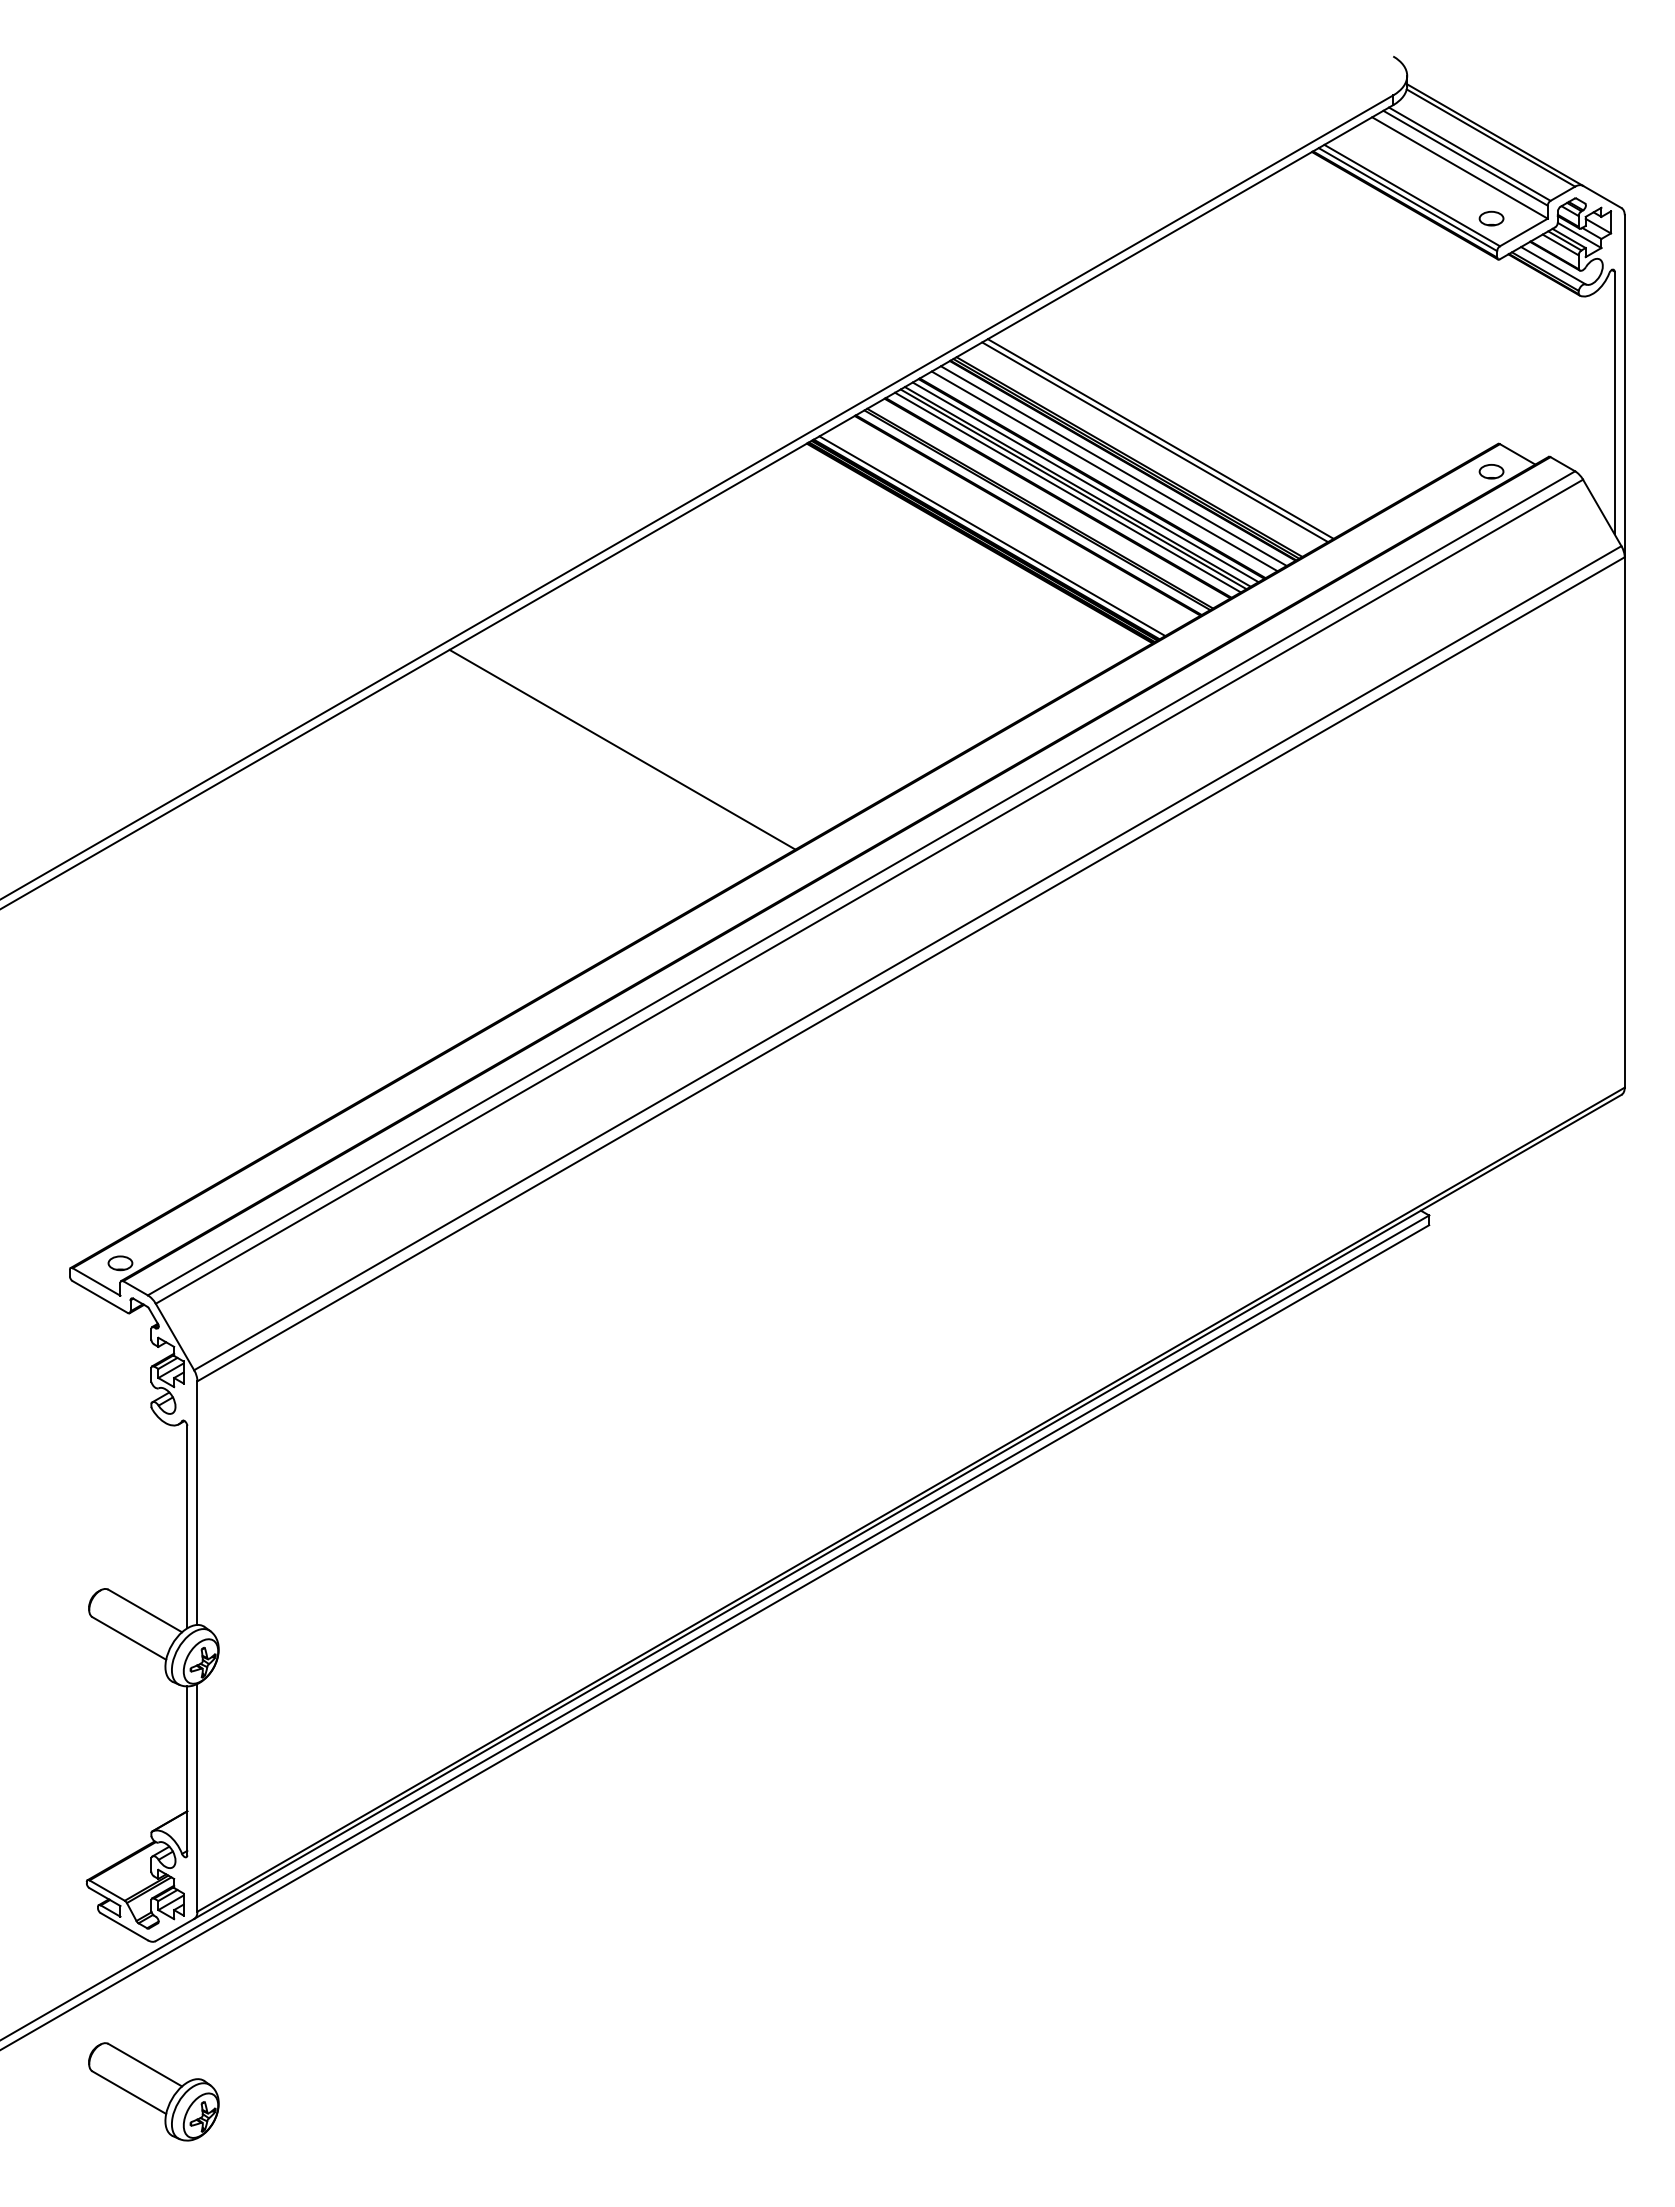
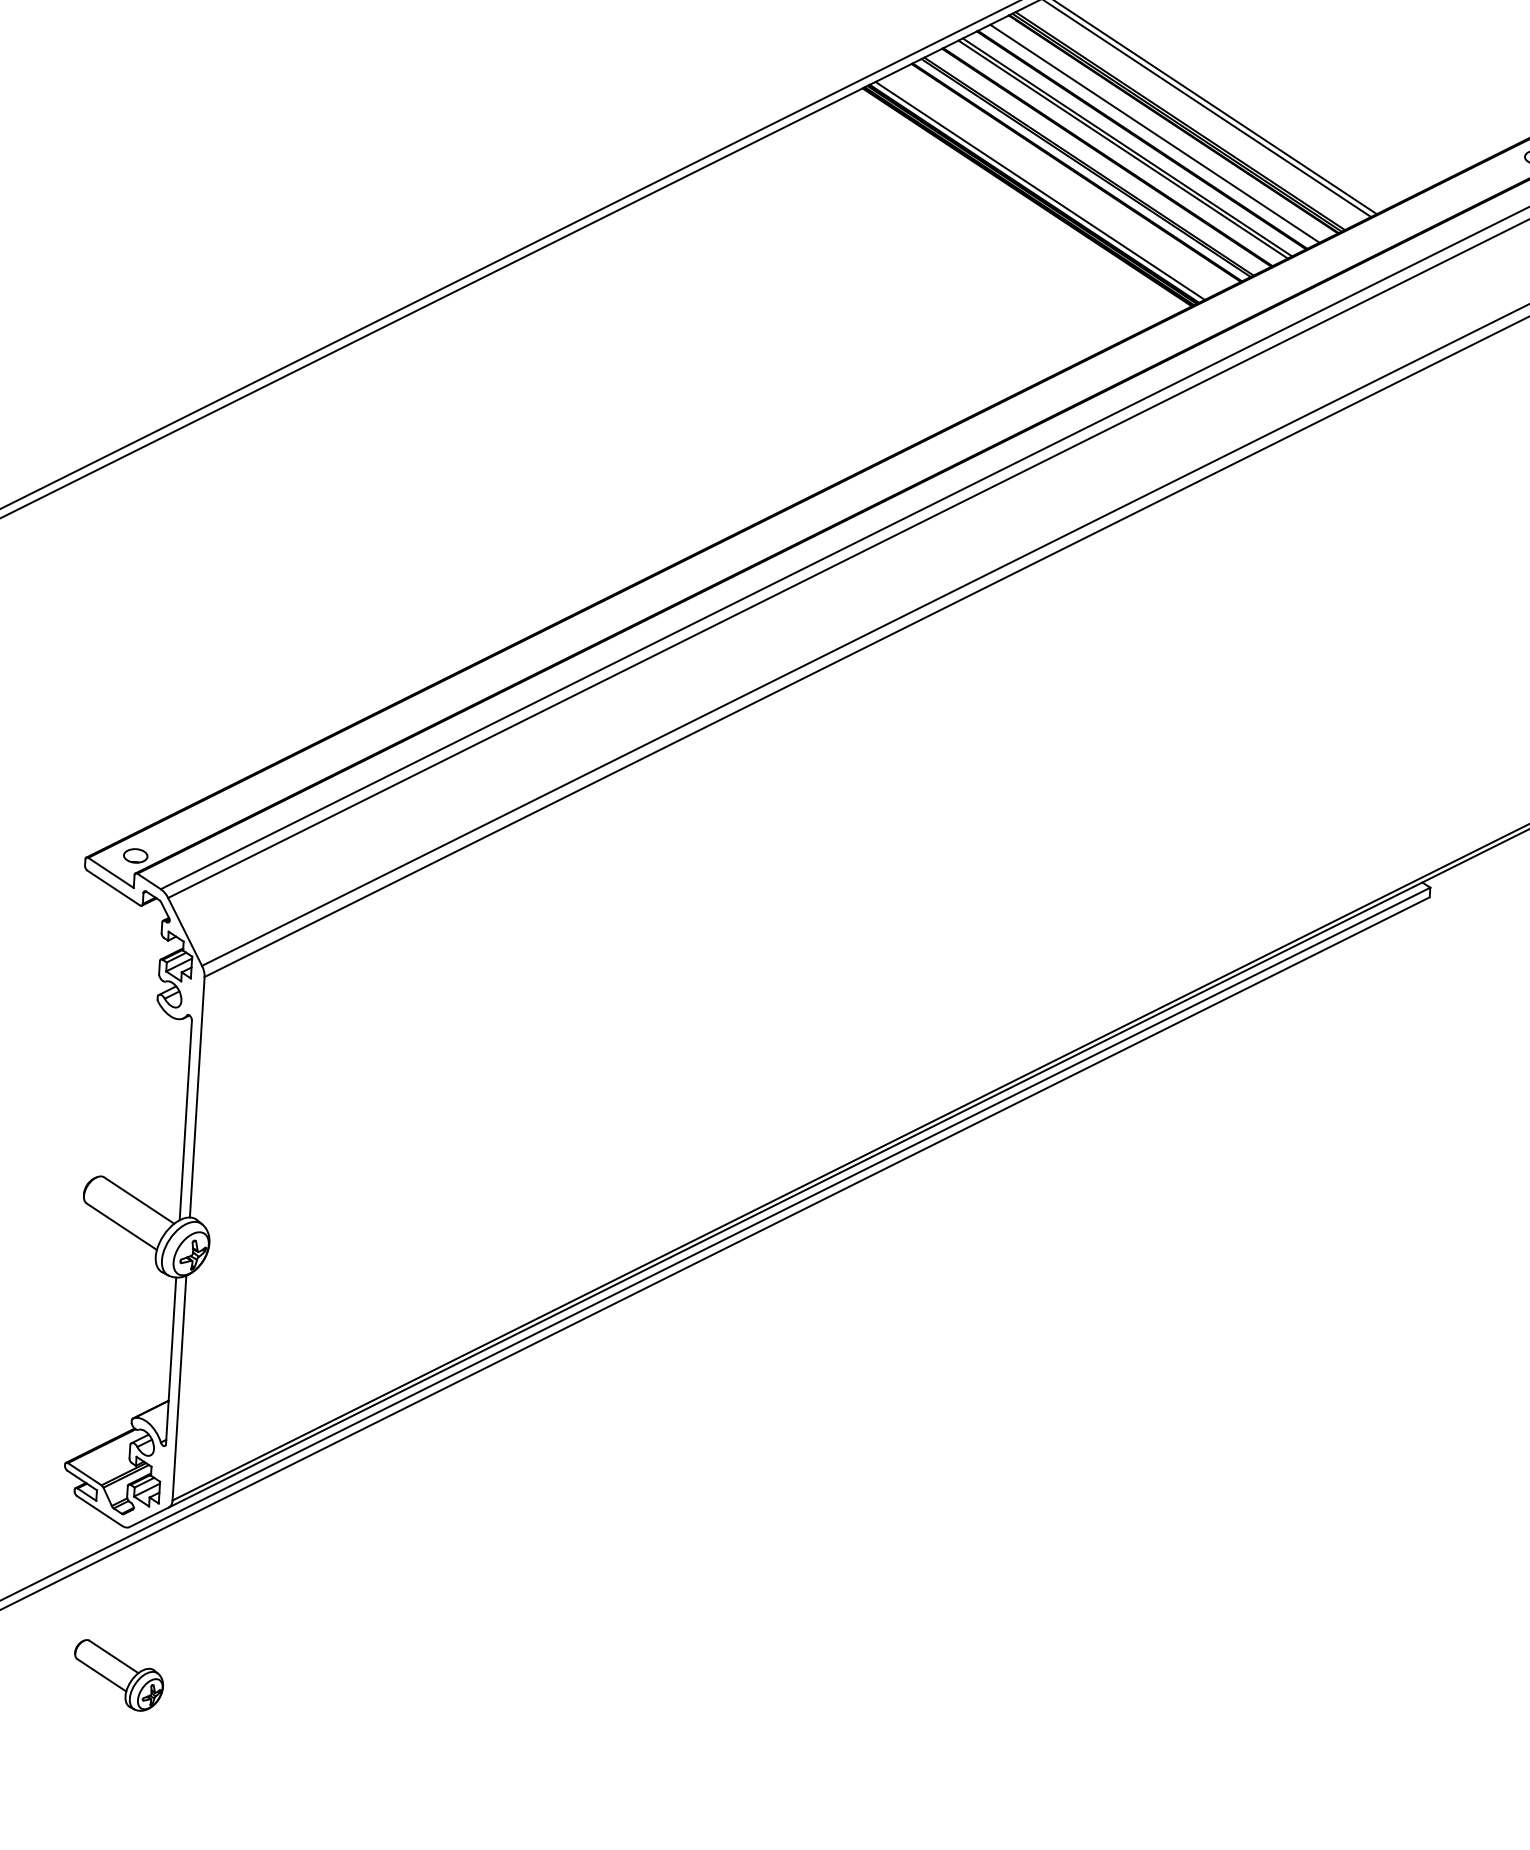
line: (1113, 465) -> (1163, 128), removed
line: (1085, 482) -> (1135, 143), removed
line: (1067, 492) -> (1116, 152), removed
line: (622, 749) -> (662, 379), removed
part: (153, 2091) -> (118, 1675), size x0.7

